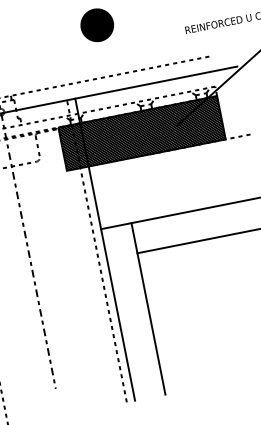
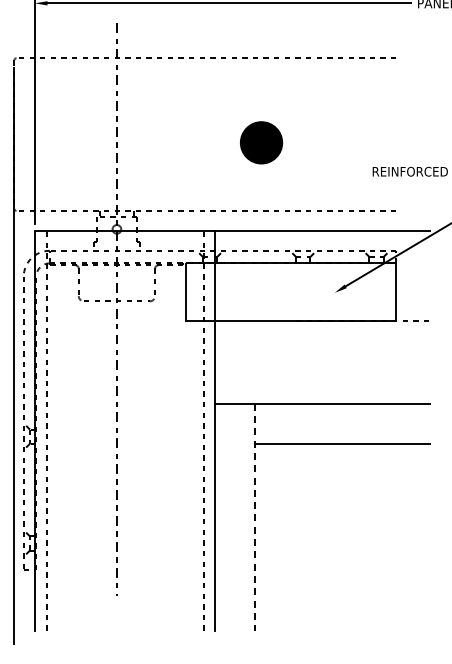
hatch: (142, 133) -> (291, 291), removed
line: (148, 309) -> (255, 517), solid -> dashed

